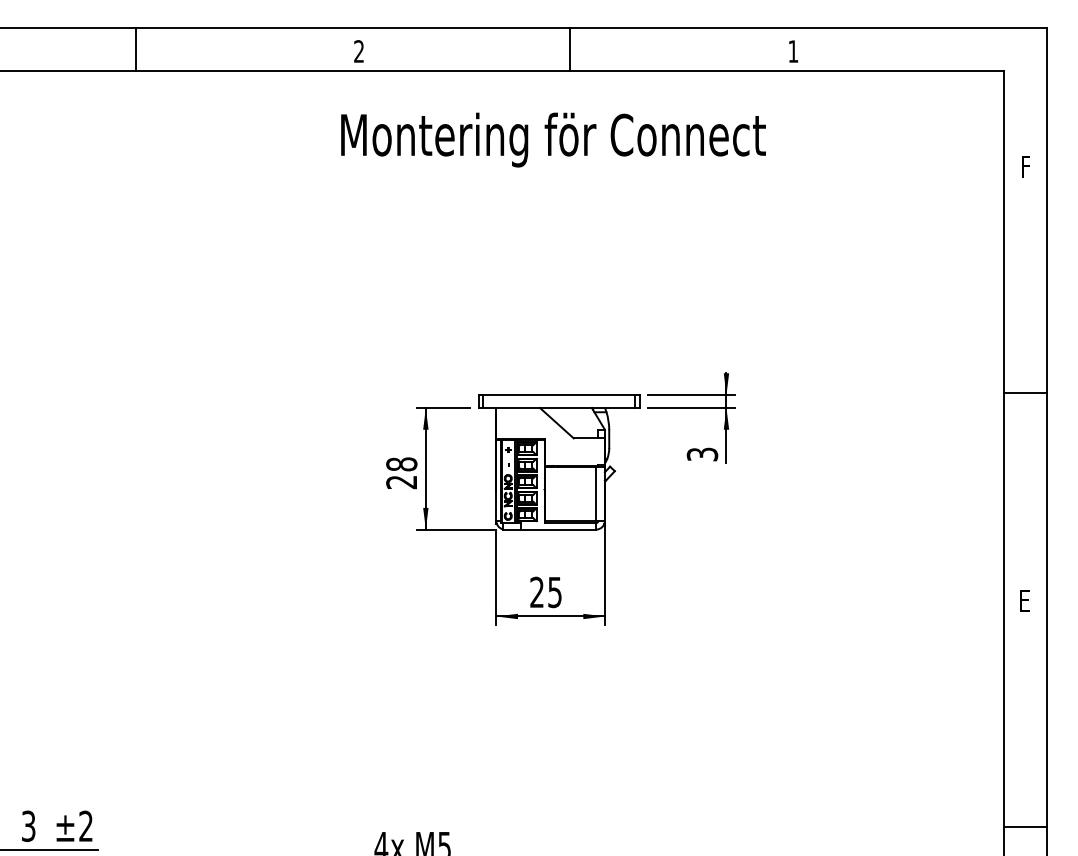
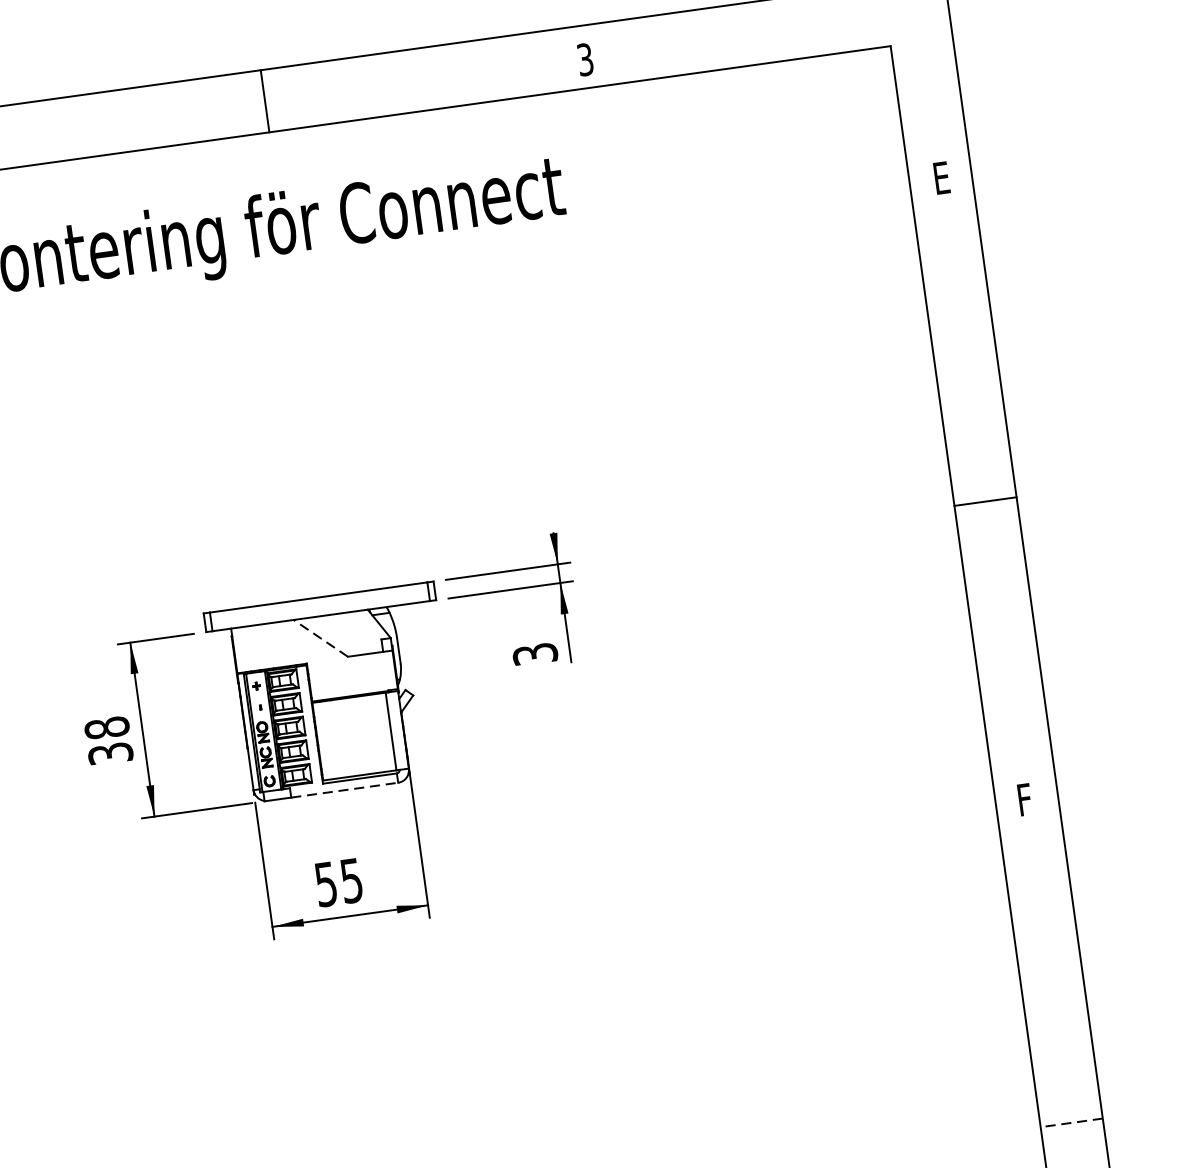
text: (793, 51) -> (585, 59), 1 -> 3
text: (1027, 166) -> (943, 177), F -> E
line: (556, 423) -> (320, 638), solid -> dashed
text: (401, 482) -> (110, 754), 28 -> 38
line: (559, 529) -> (345, 789), solid -> dashed
text: (536, 592) -> (325, 884), 25 -> 55
text: (1025, 600) -> (1026, 798), E -> F
line: (1025, 826) -> (1071, 1122), solid -> dashed

